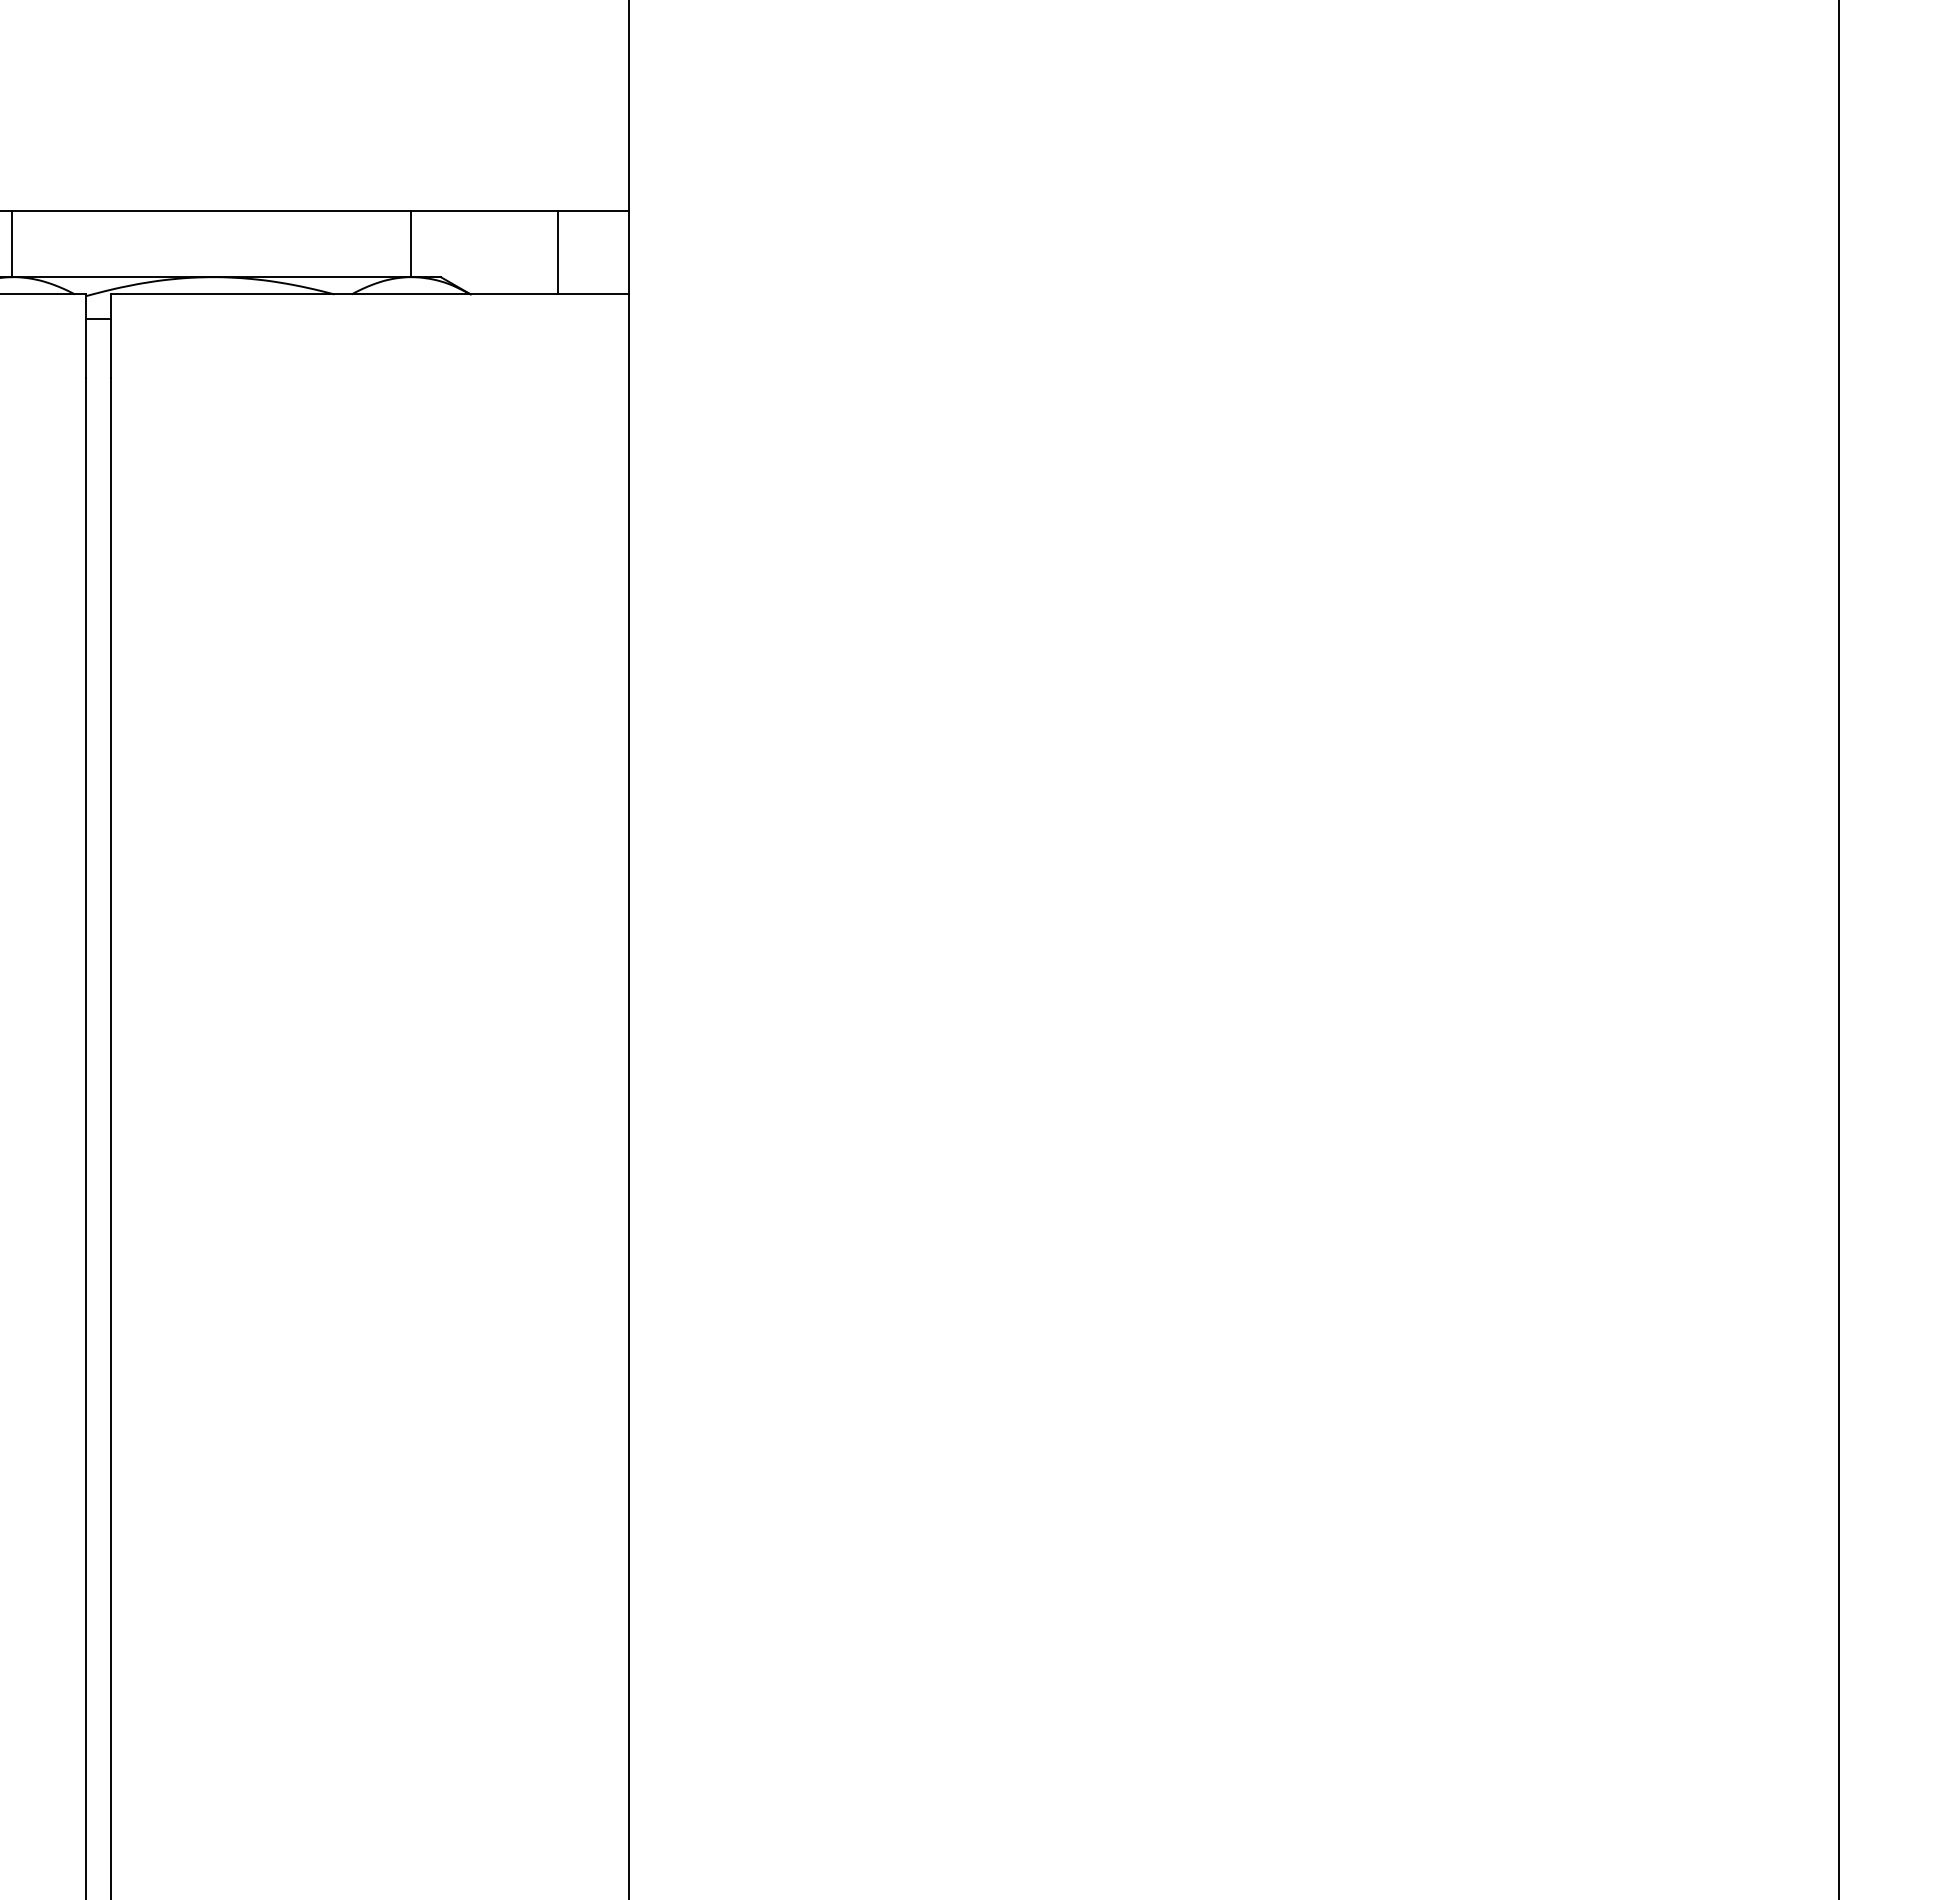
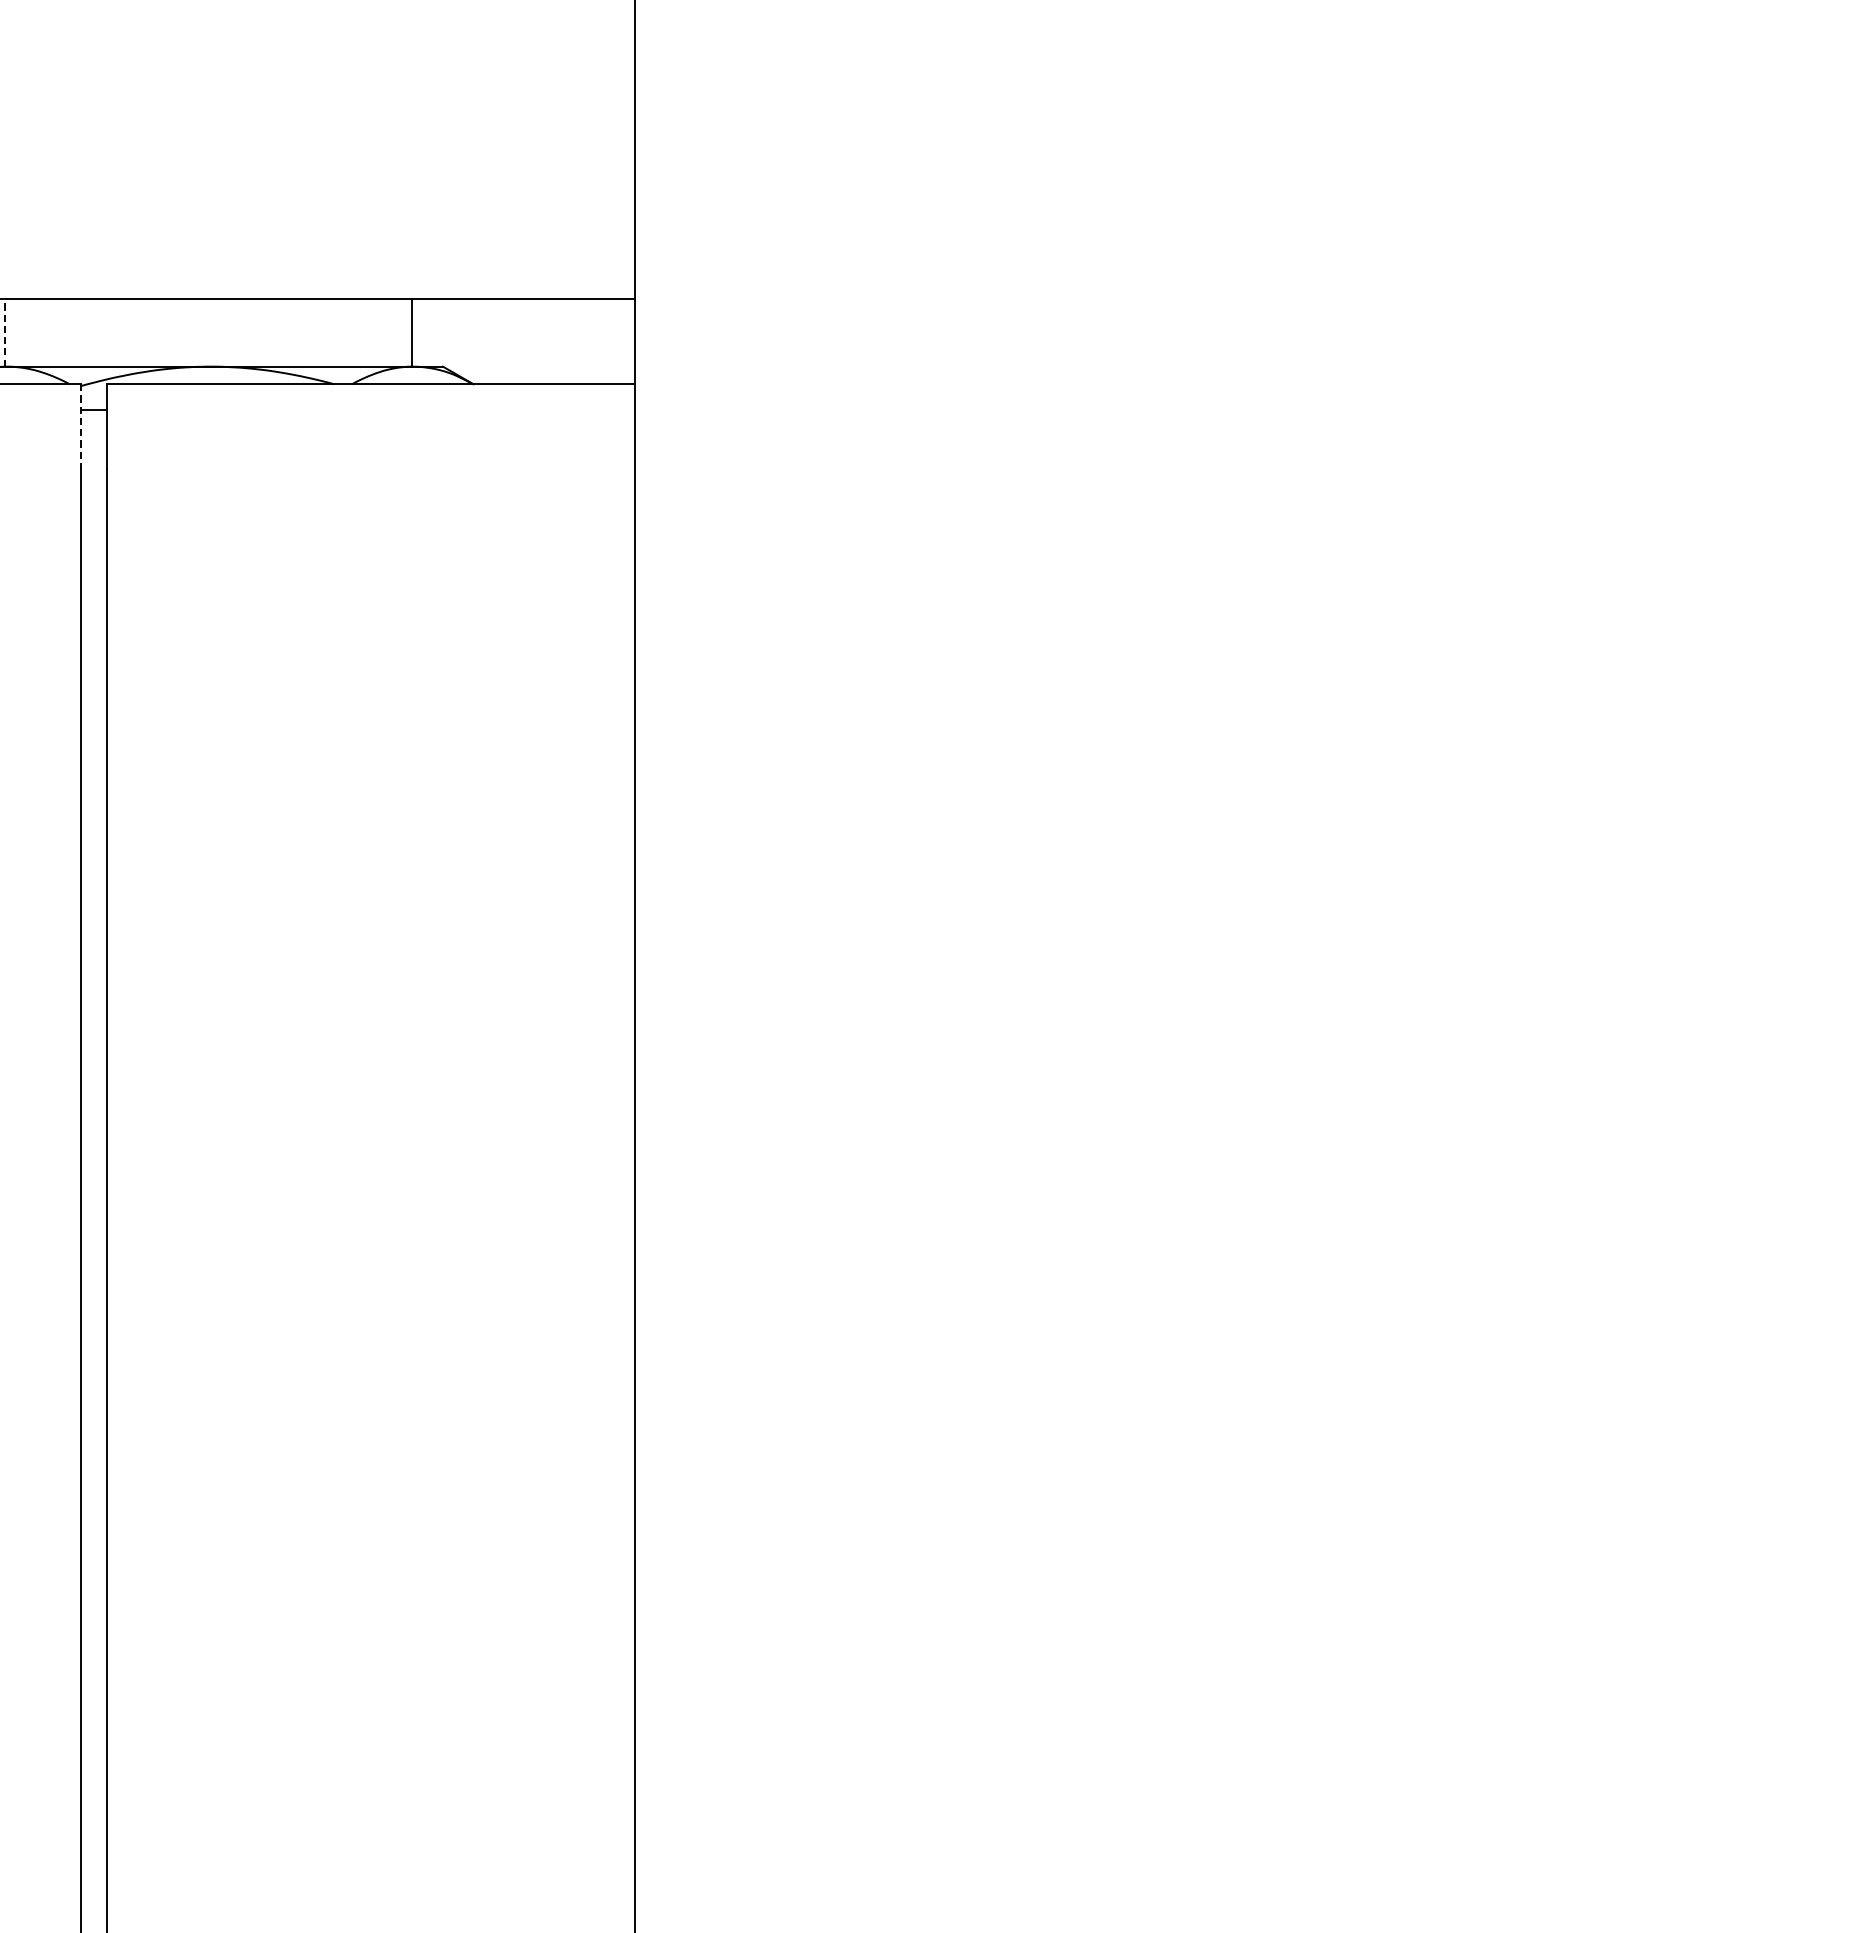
line: (11, 243) -> (5, 332), solid -> dashed
line: (557, 252) -> (561, 341), removed
line: (86, 336) -> (81, 427), solid -> dashed

